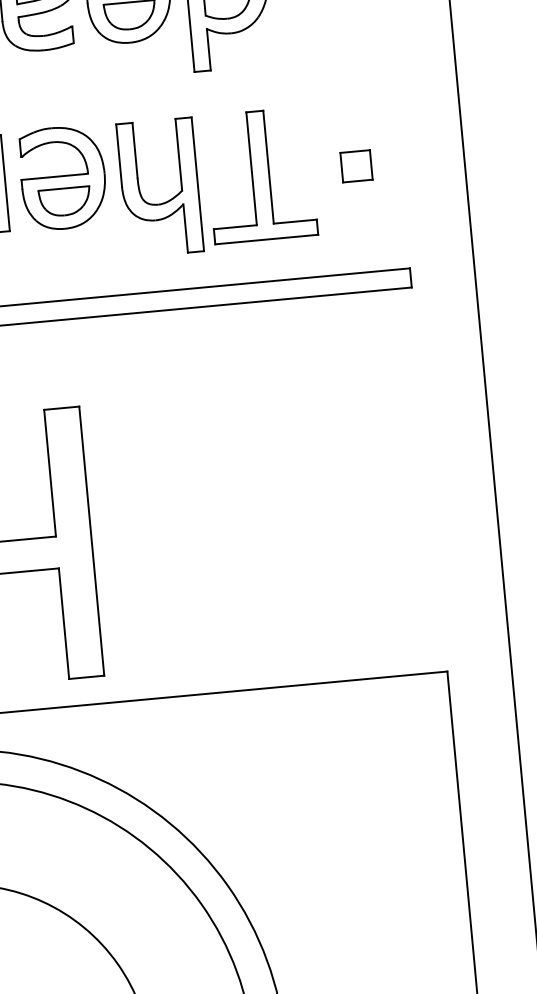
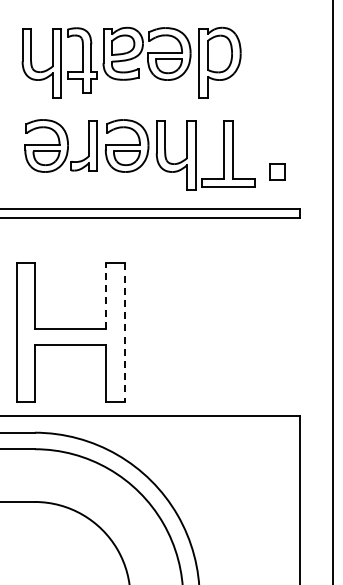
part: (356, 165) -> (277, 171), moved
line: (50, 473) -> (106, 296), solid -> dashed
line: (91, 542) -> (124, 333), solid -> dashed

